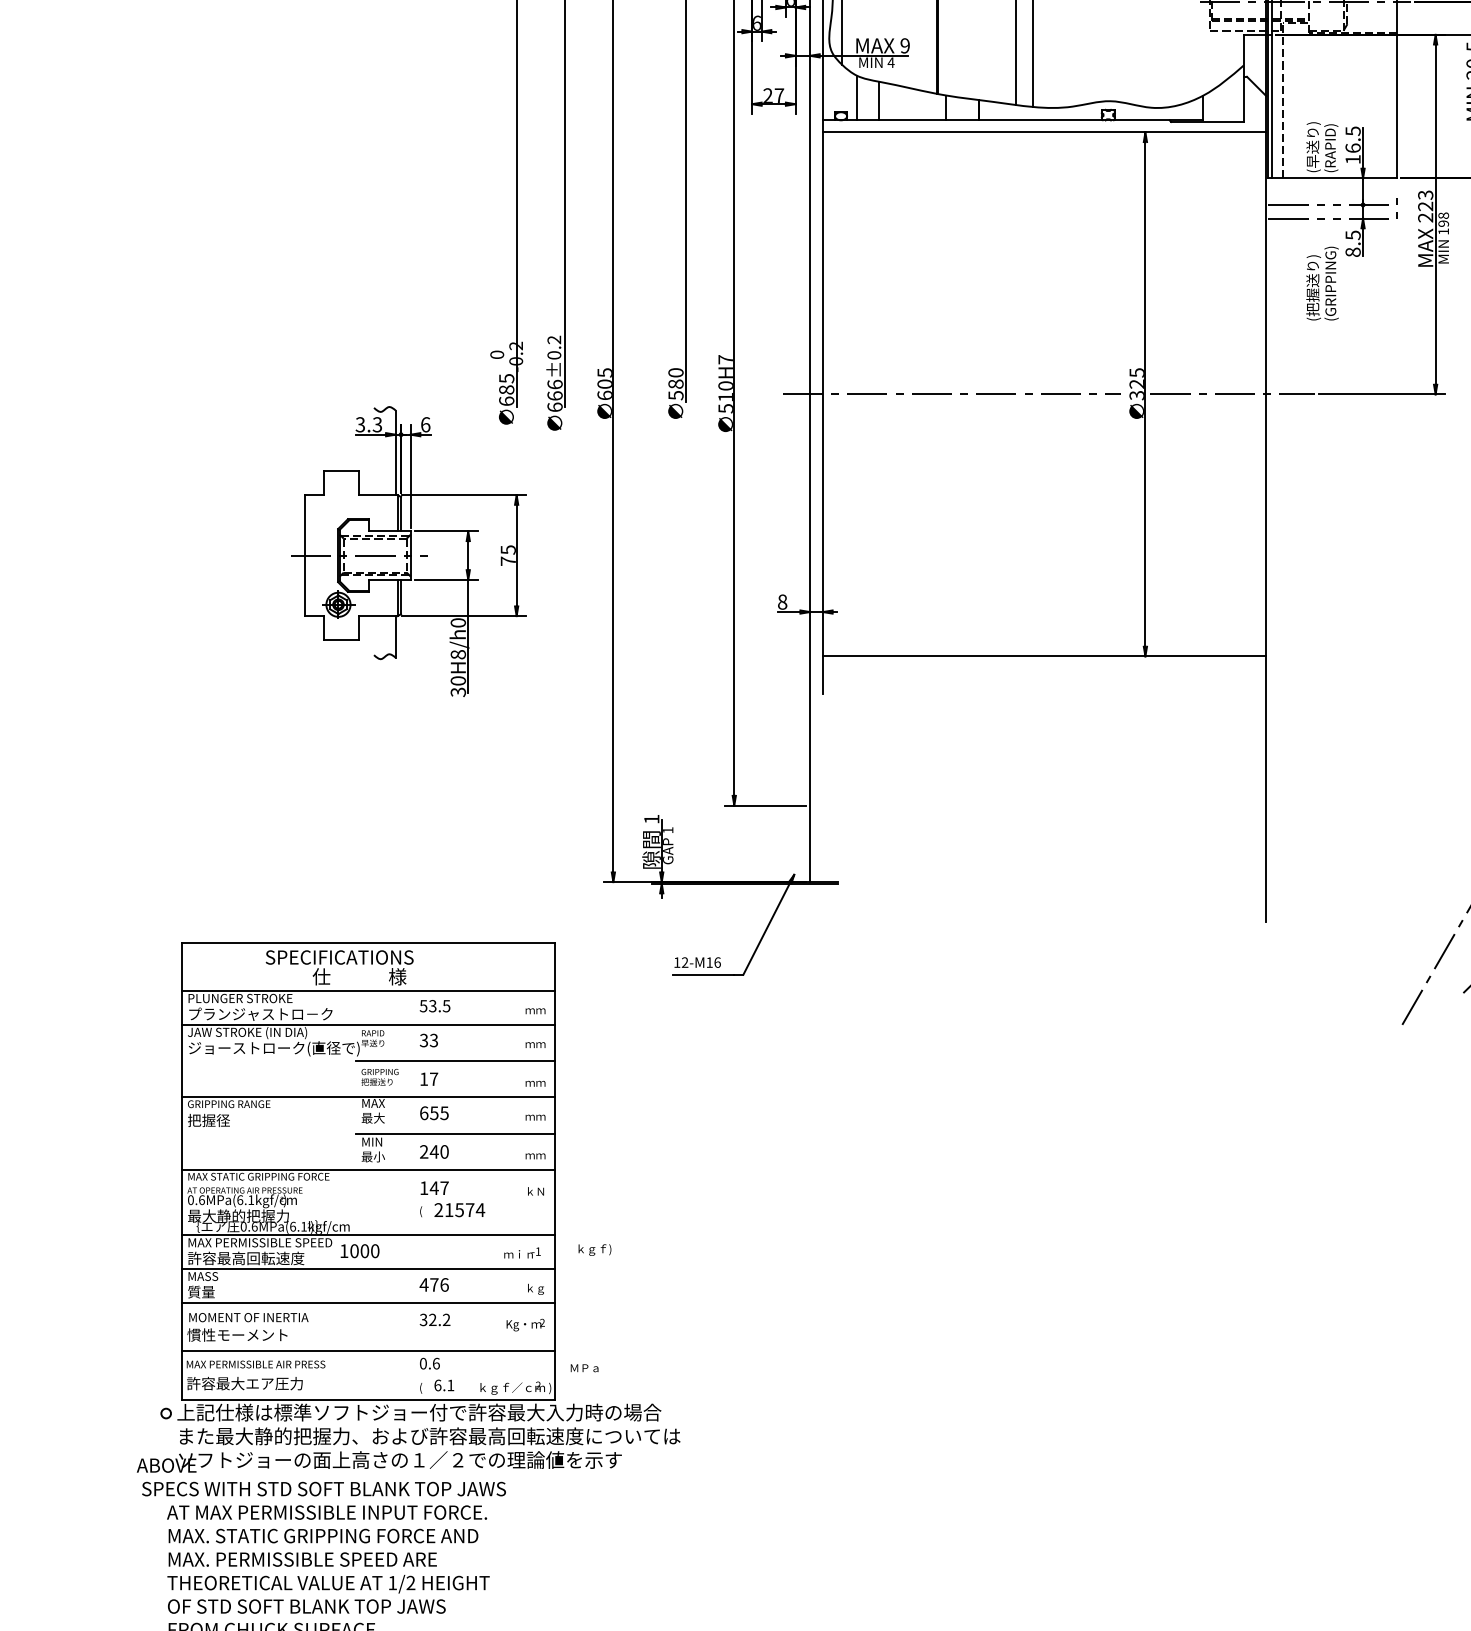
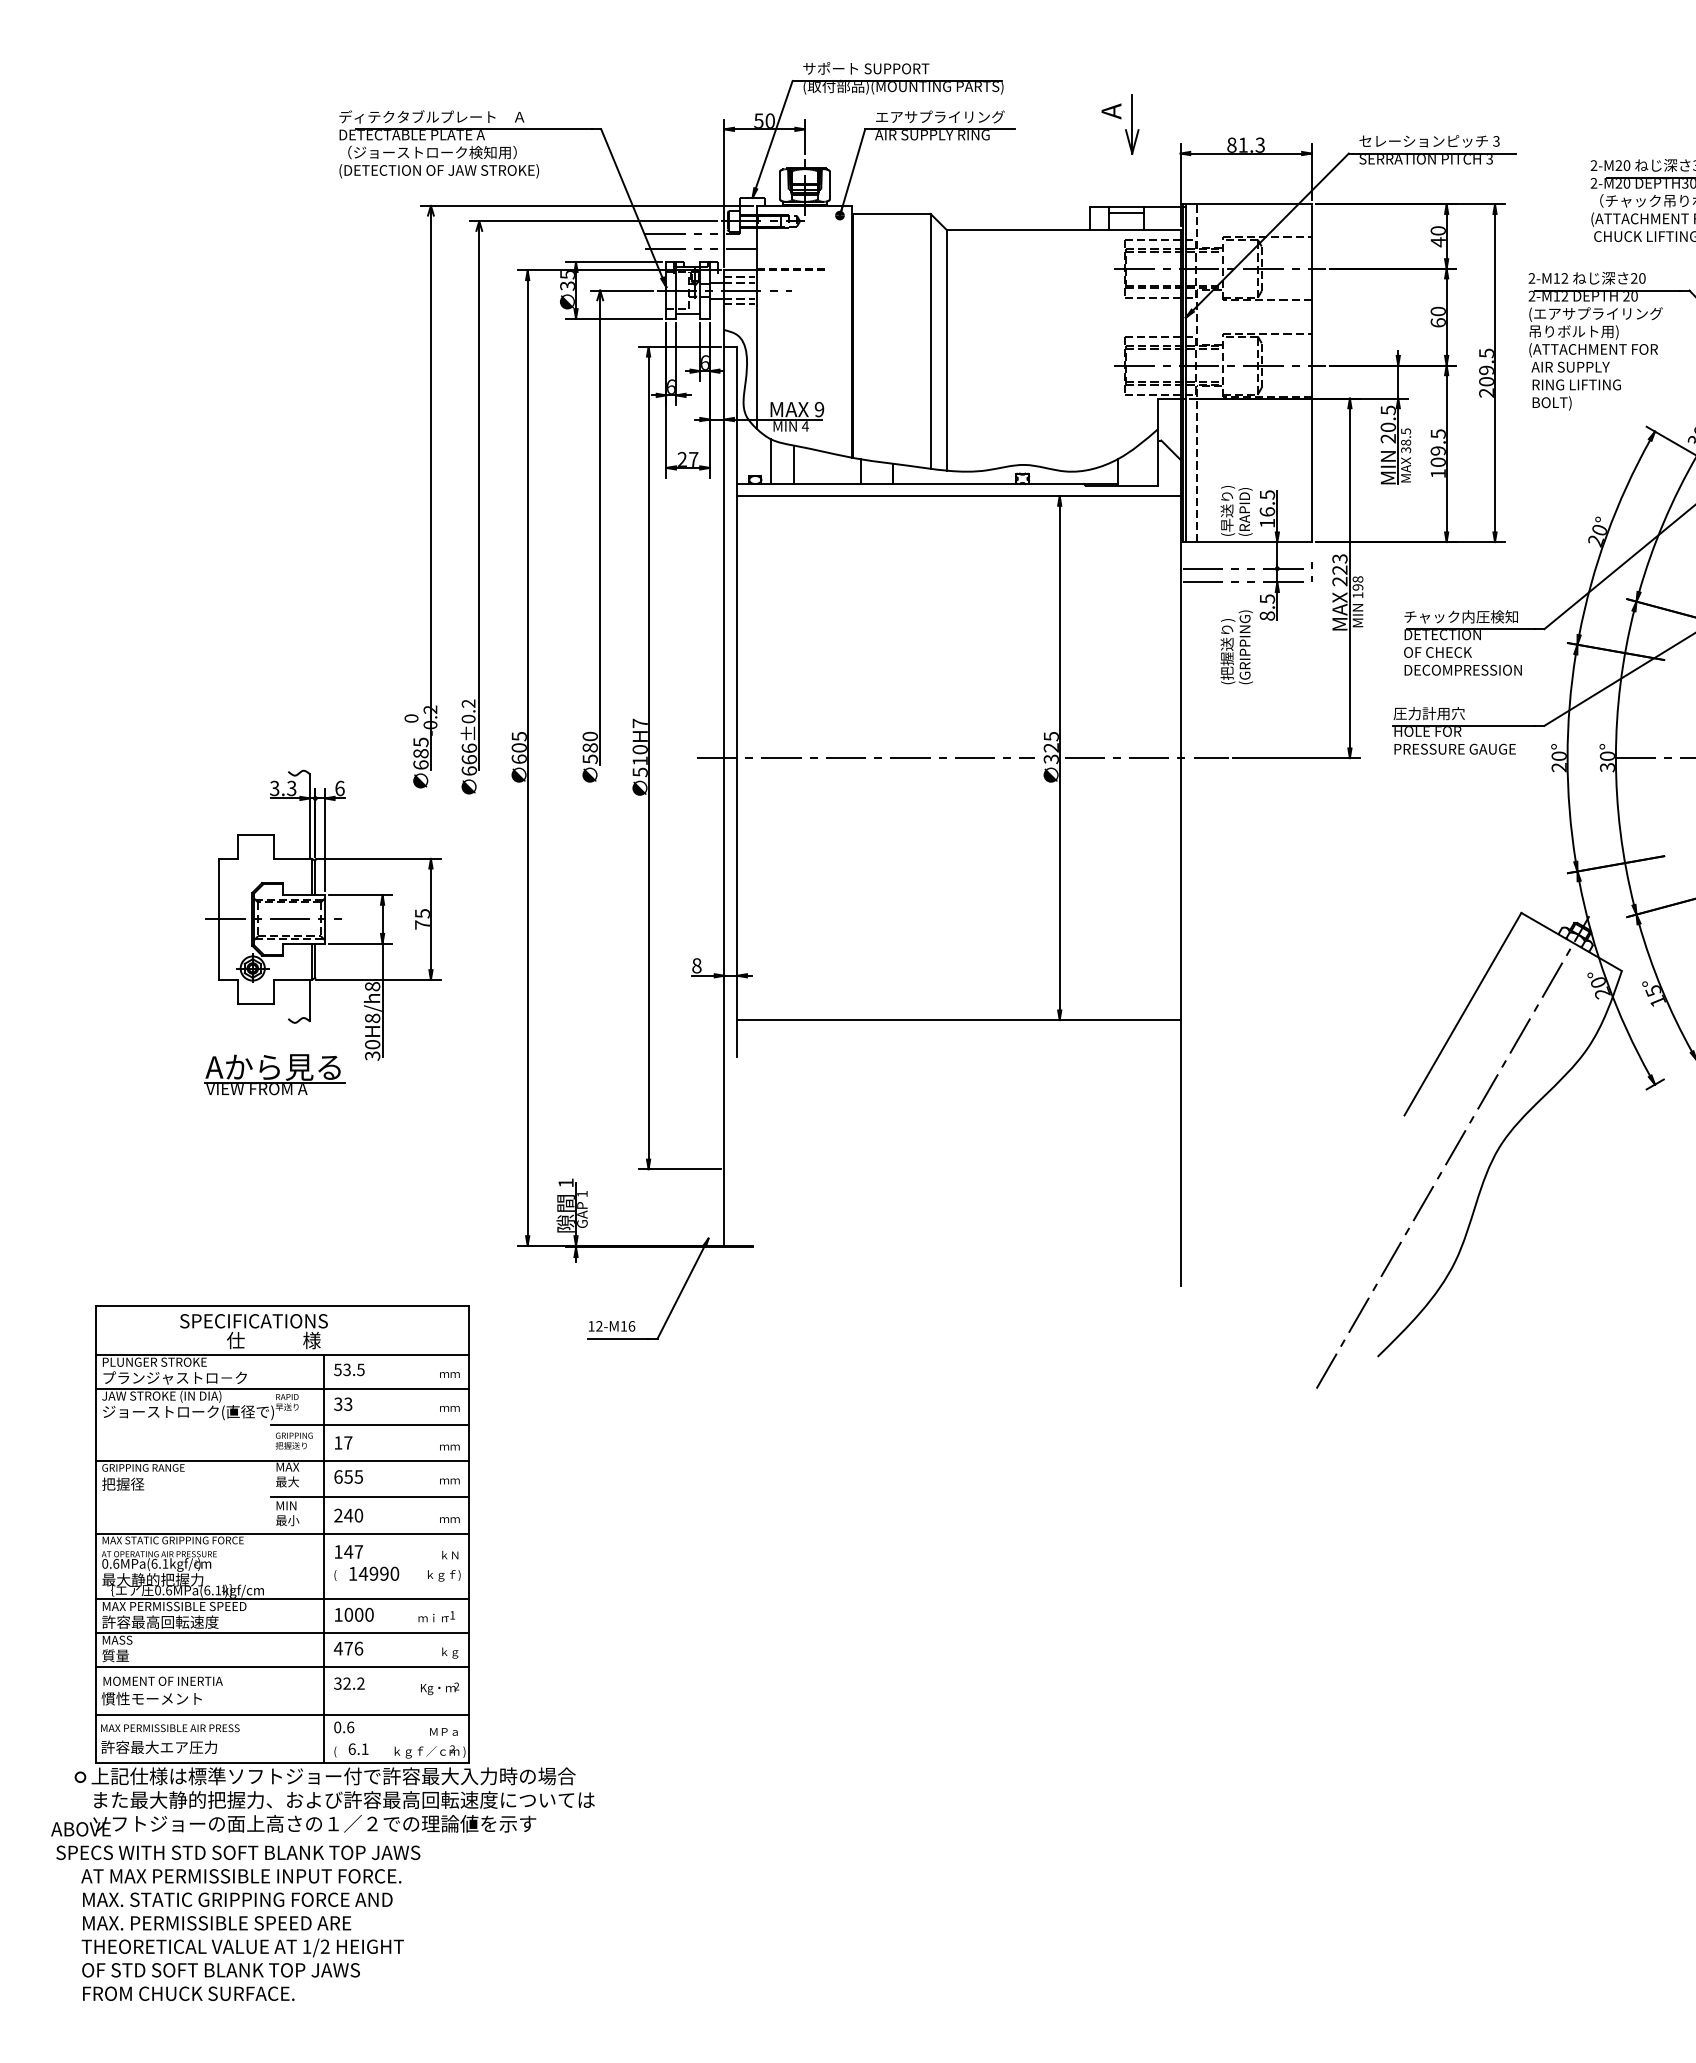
text: (458, 622) -> (372, 986), 30H8/h0 -> 30H8/h8
part: (360, 710) -> (274, 1074), added
line: (409, 1194) -> (323, 1558), added
text: (459, 1209) -> (373, 1573), 21574 -> 14990
text: (595, 1249) -> (444, 1575), moved
text: (360, 1250) -> (354, 1614), moved
text: (584, 1367) -> (443, 1731), moved

